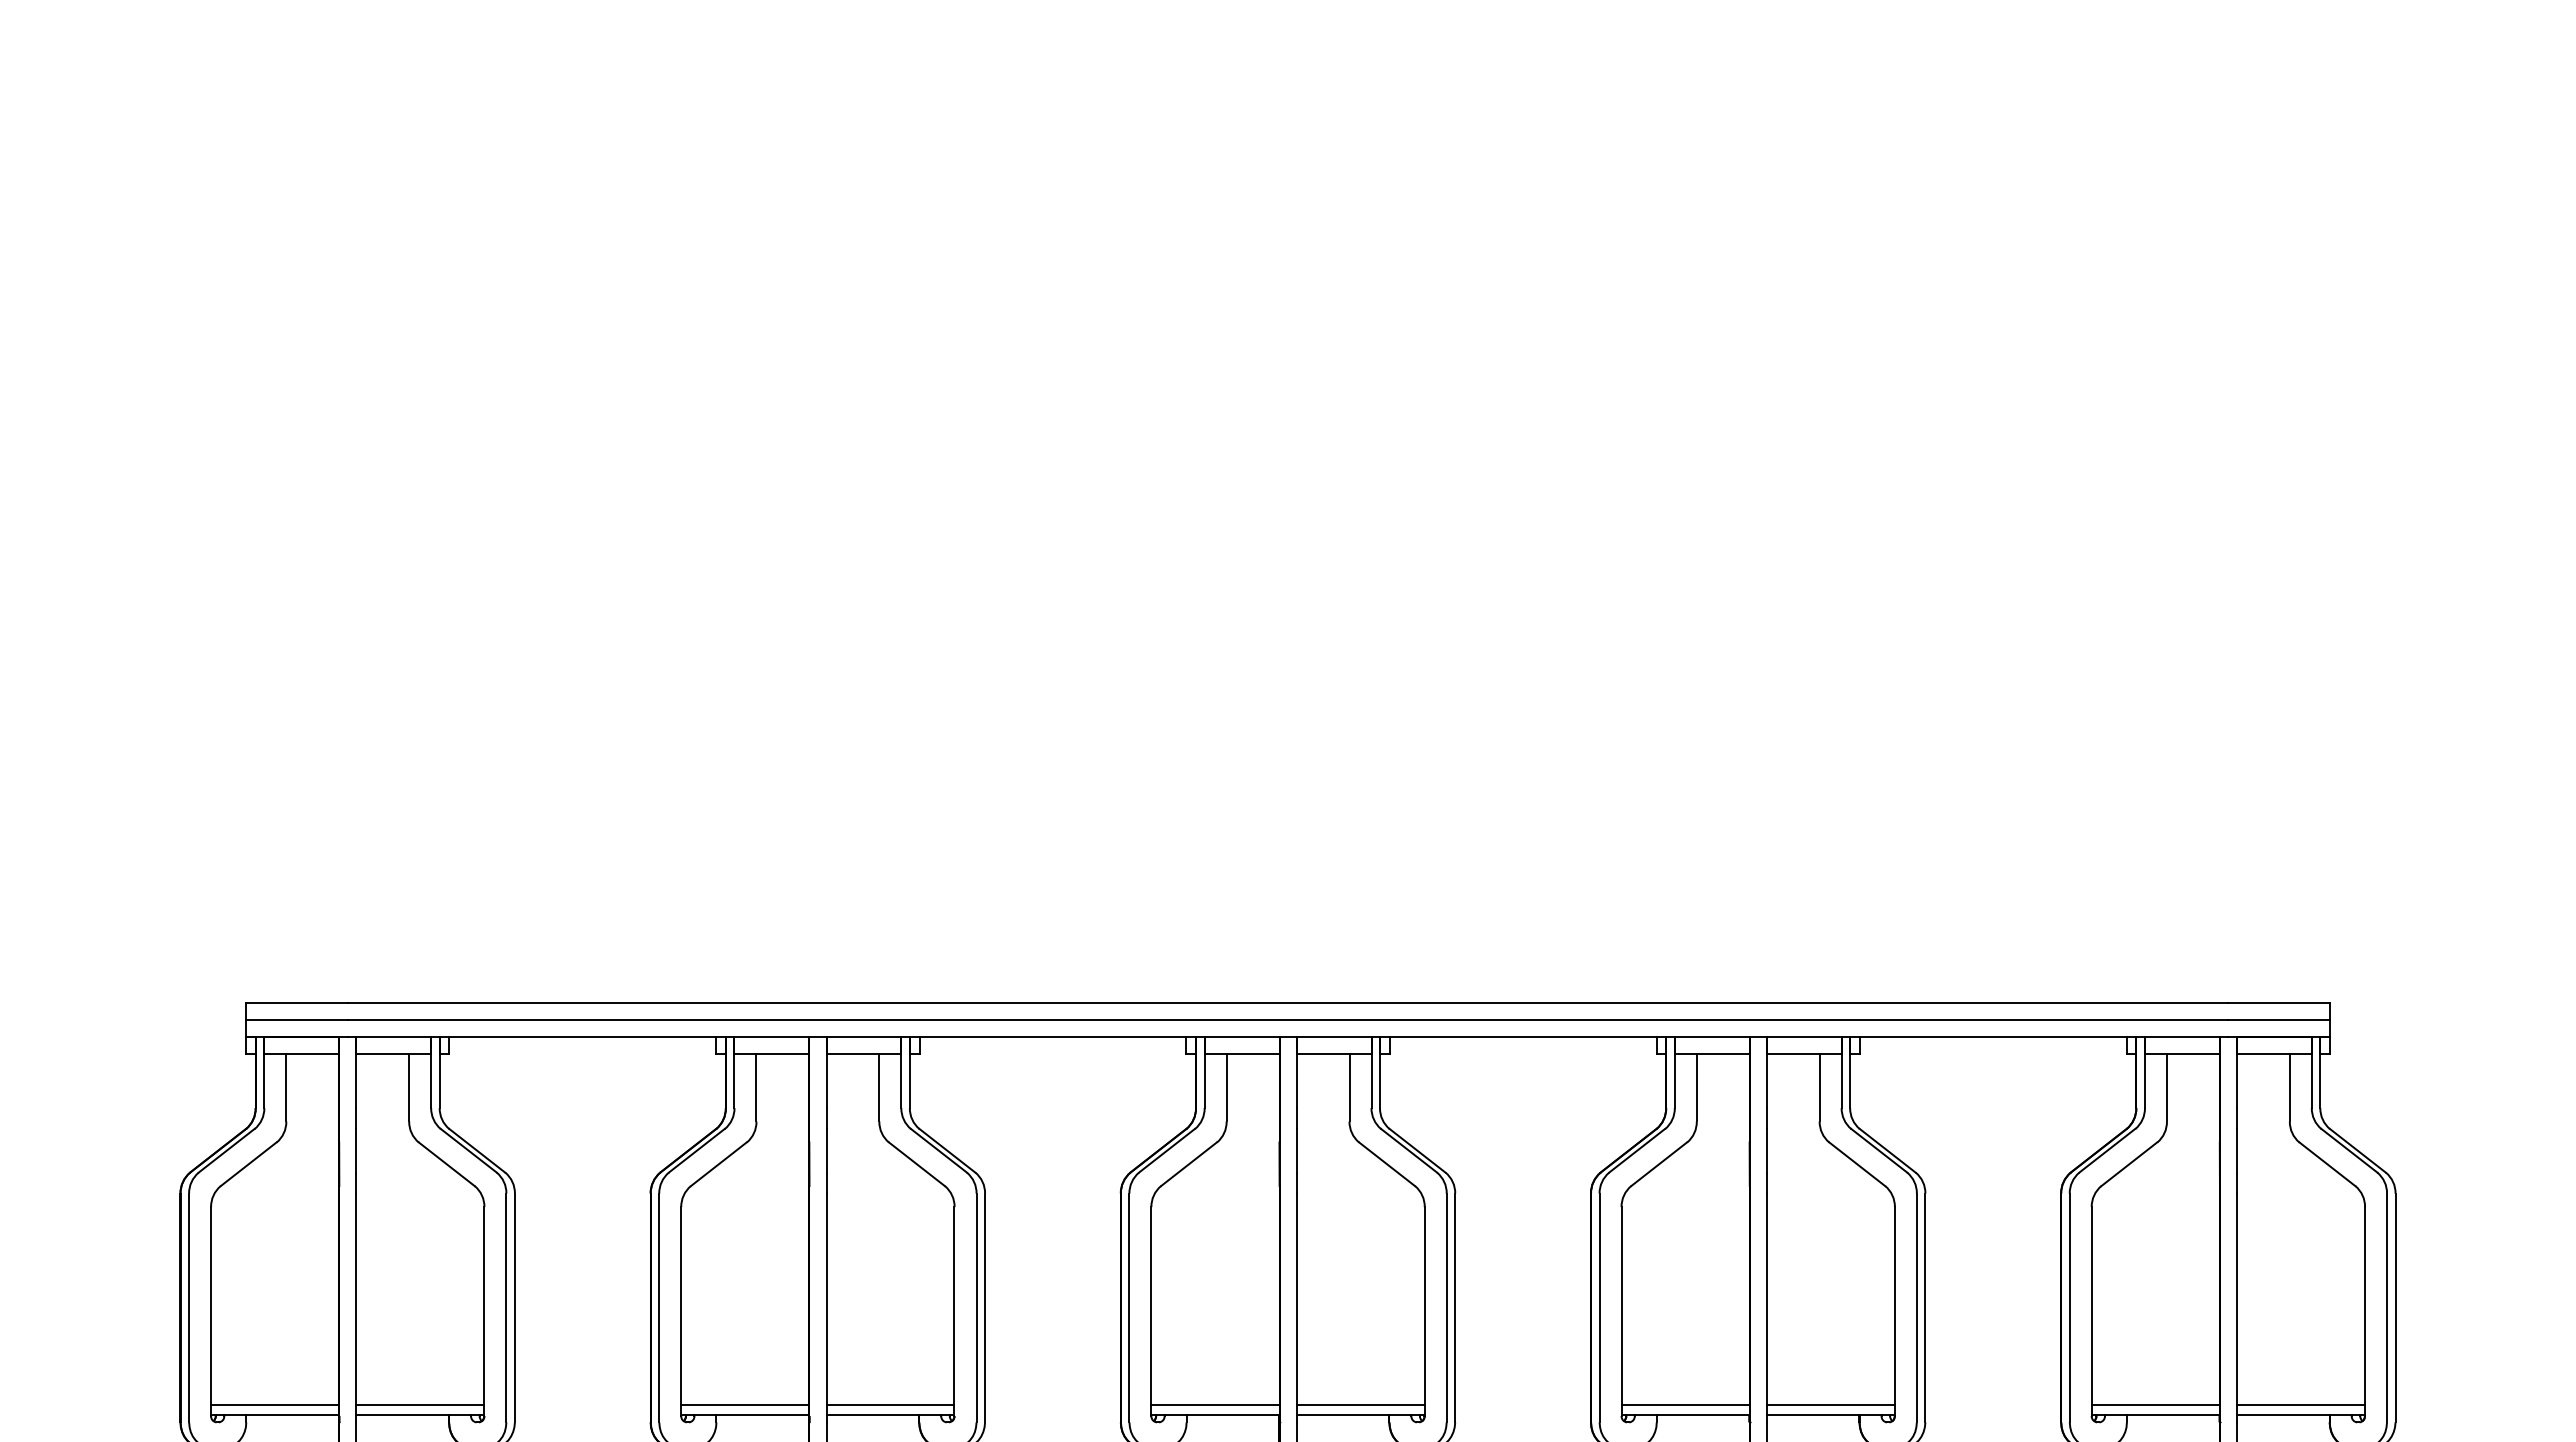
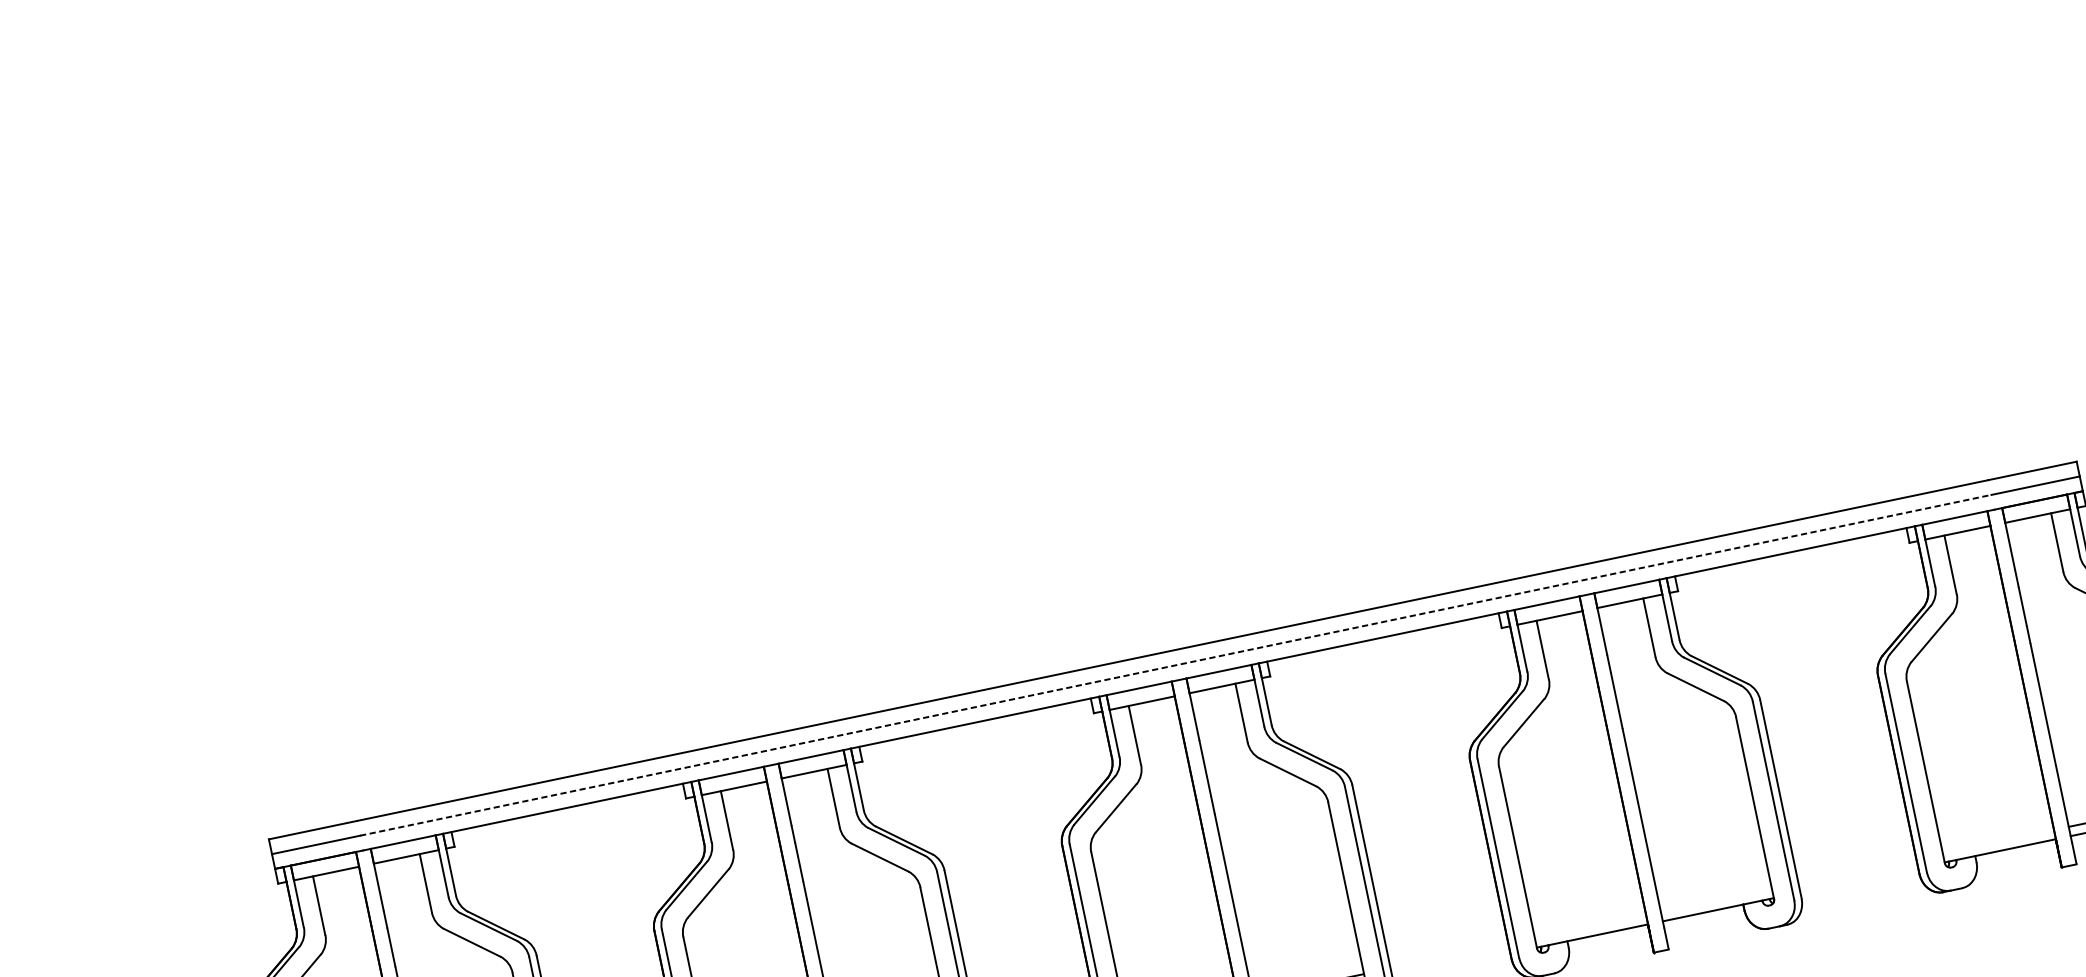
line: (1288, 1020) -> (1176, 665), solid -> dashed
line: (1685, 1404) -> (1590, 926), removed
line: (1830, 1404) -> (1716, 900), removed
line: (2155, 1404) -> (1998, 841), removed

